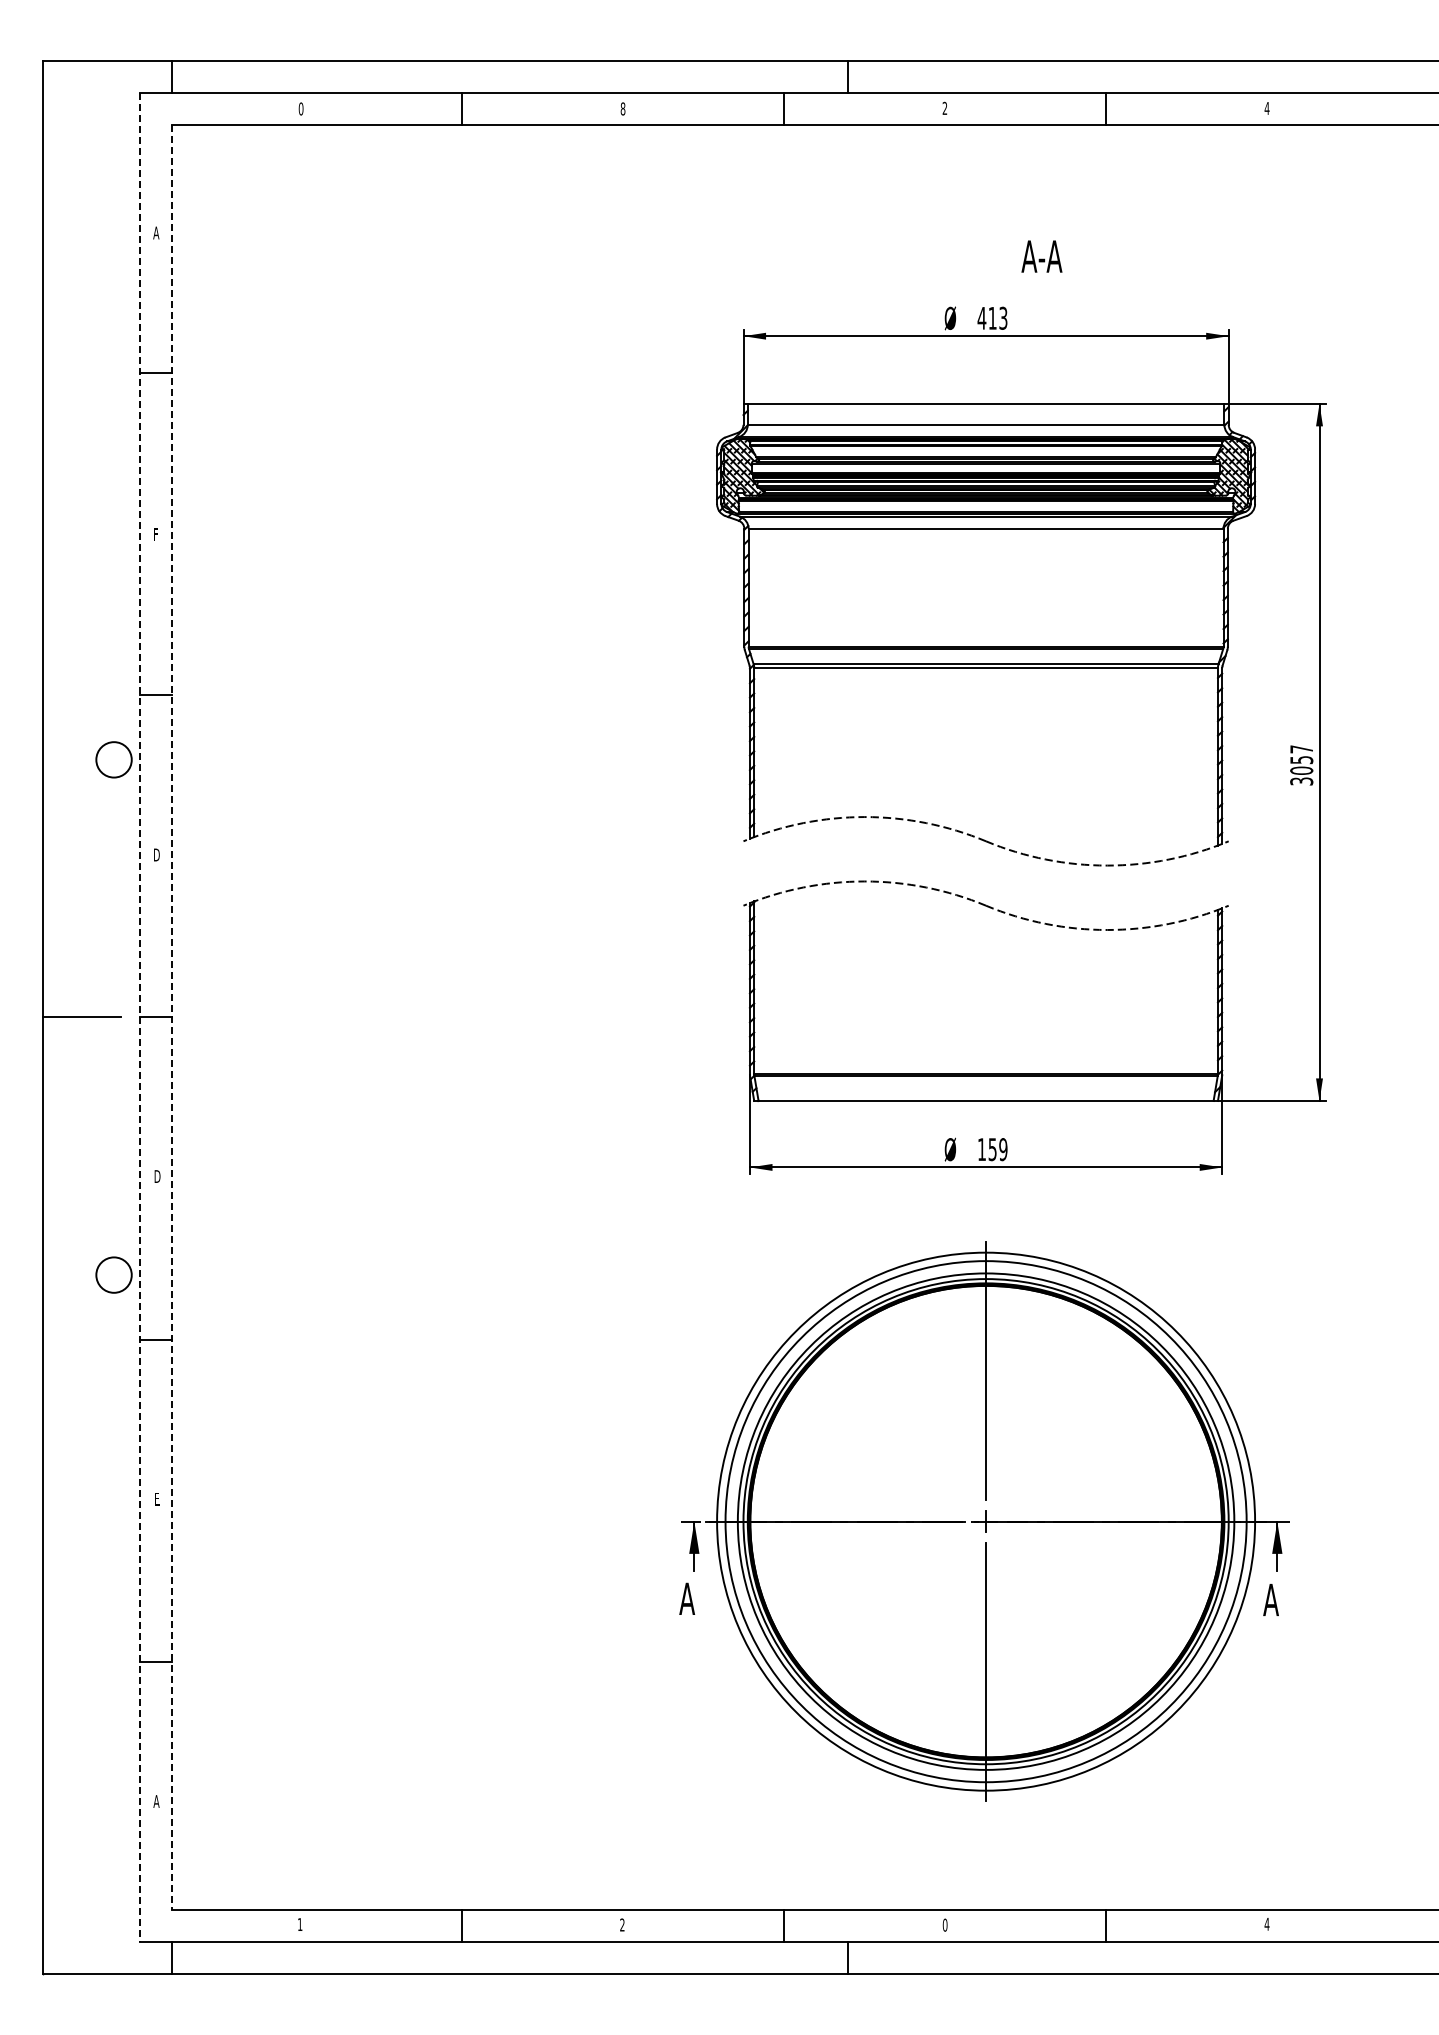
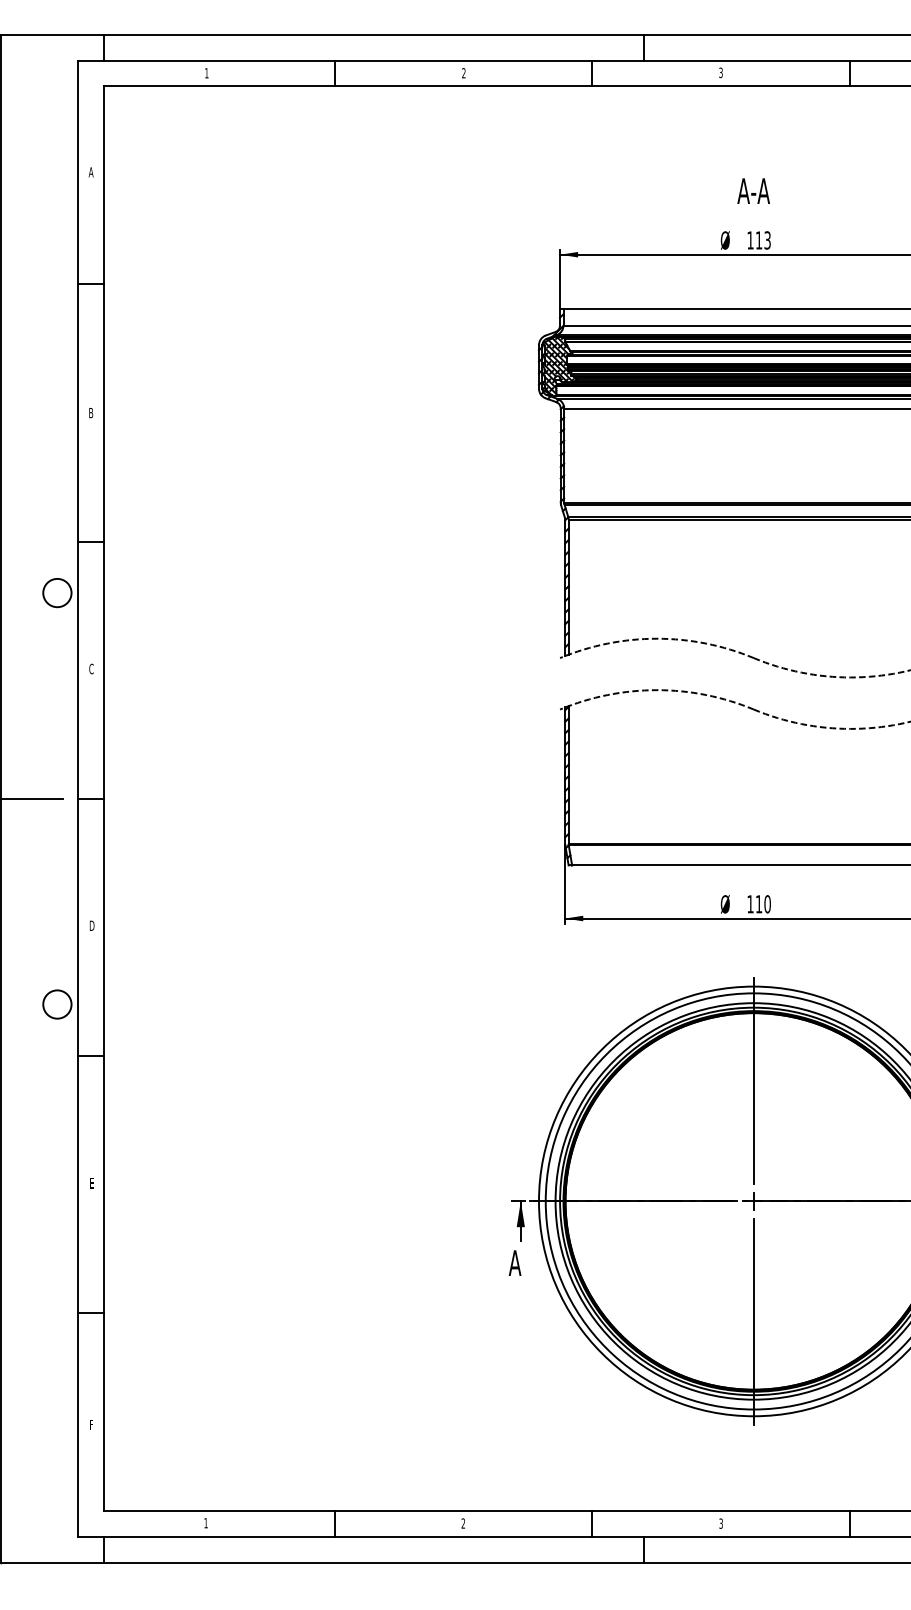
text: (300, 108) -> (206, 72), 0 -> 1
text: (622, 108) -> (463, 72), 8 -> 2
text: (944, 108) -> (720, 72), 2 -> 3
text: (1041, 256) -> (753, 191), moved
text: (981, 318) -> (750, 240), 413 -> 113
text: (156, 534) -> (91, 413), F -> B
text: (156, 854) -> (91, 668), D -> C
line: (139, 1017) -> (77, 798), dashed -> solid
line: (172, 1017) -> (104, 798), dashed -> solid
text: (997, 1149) -> (762, 904), 159 -> 110
text: (156, 1801) -> (91, 1424), A -> F
text: (944, 1924) -> (720, 1523), 0 -> 3

